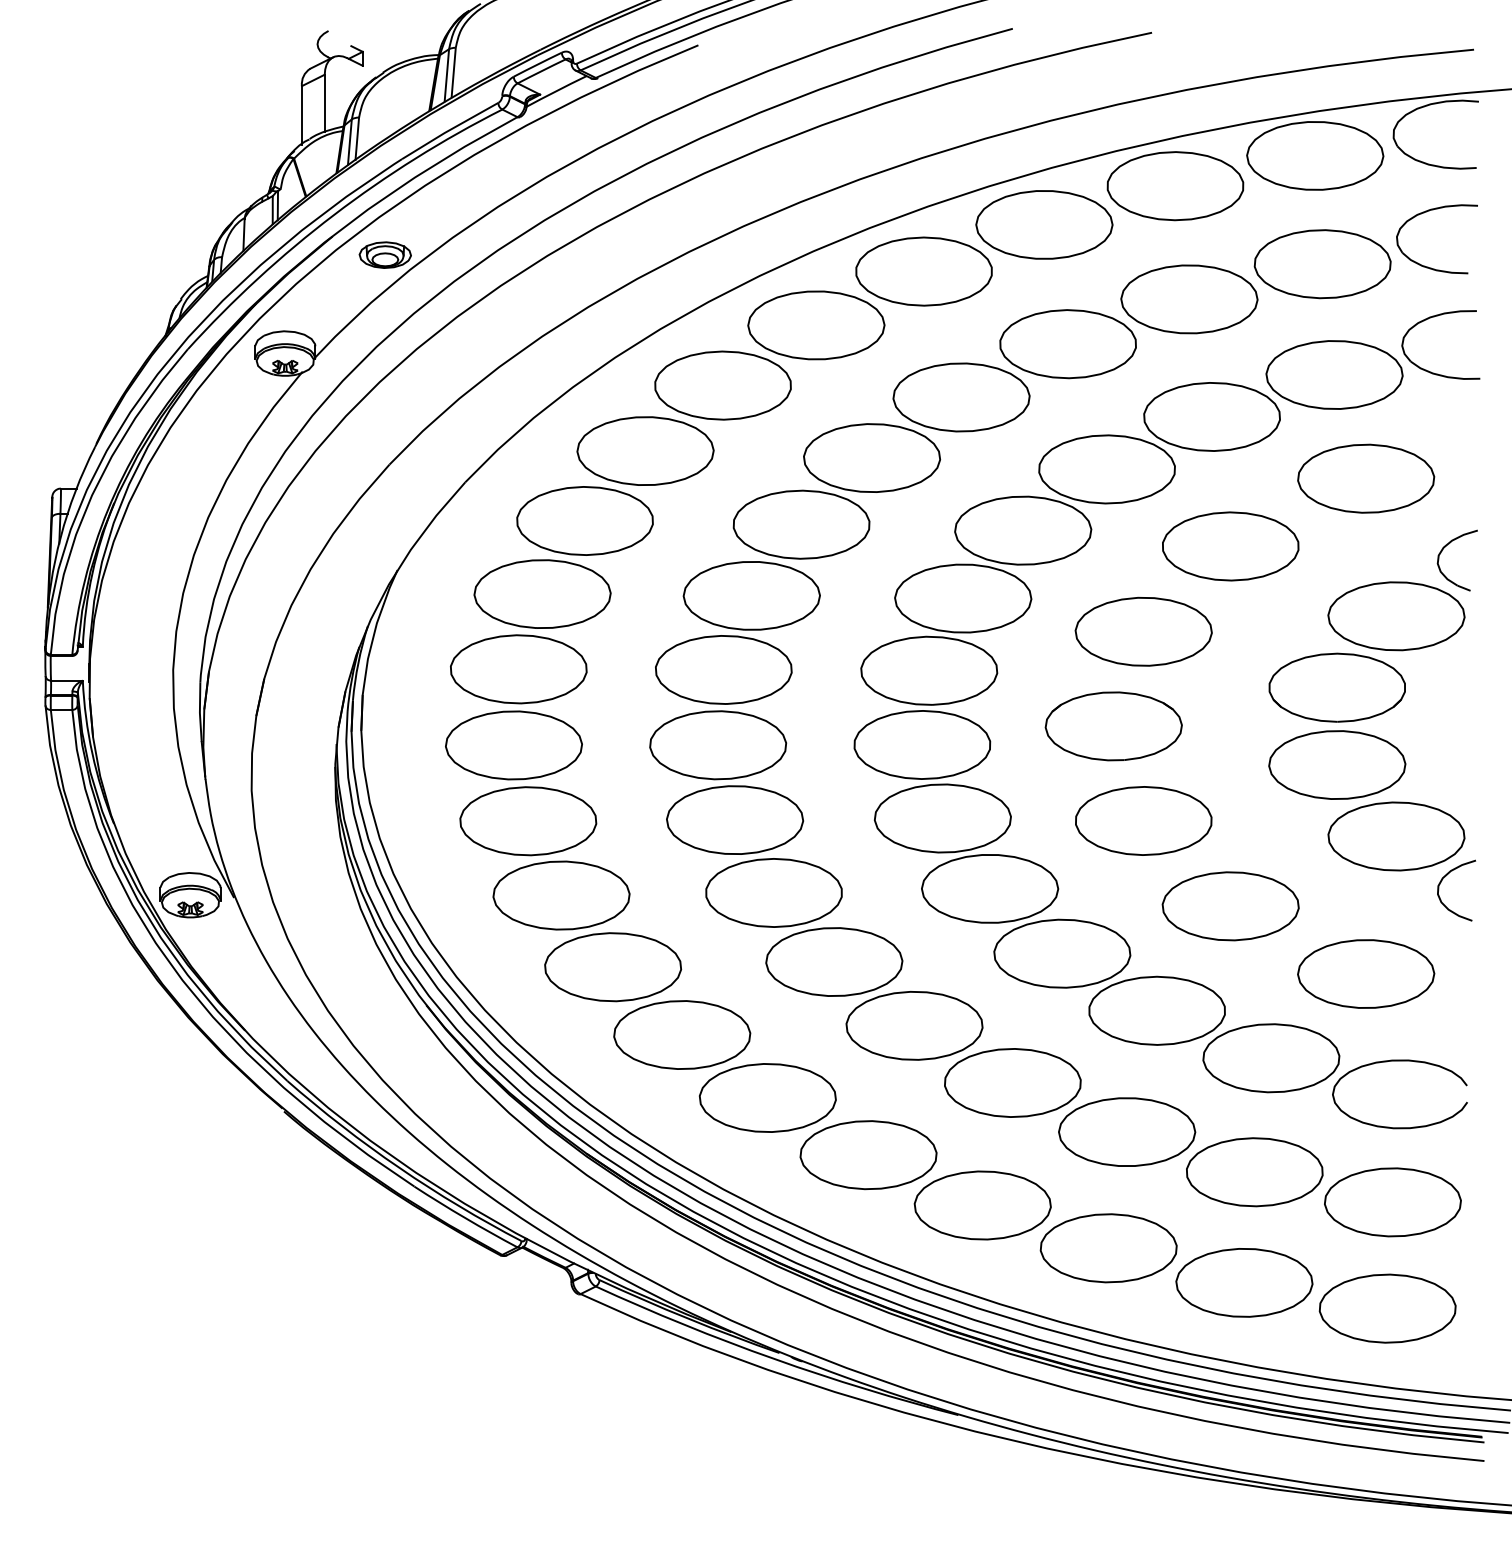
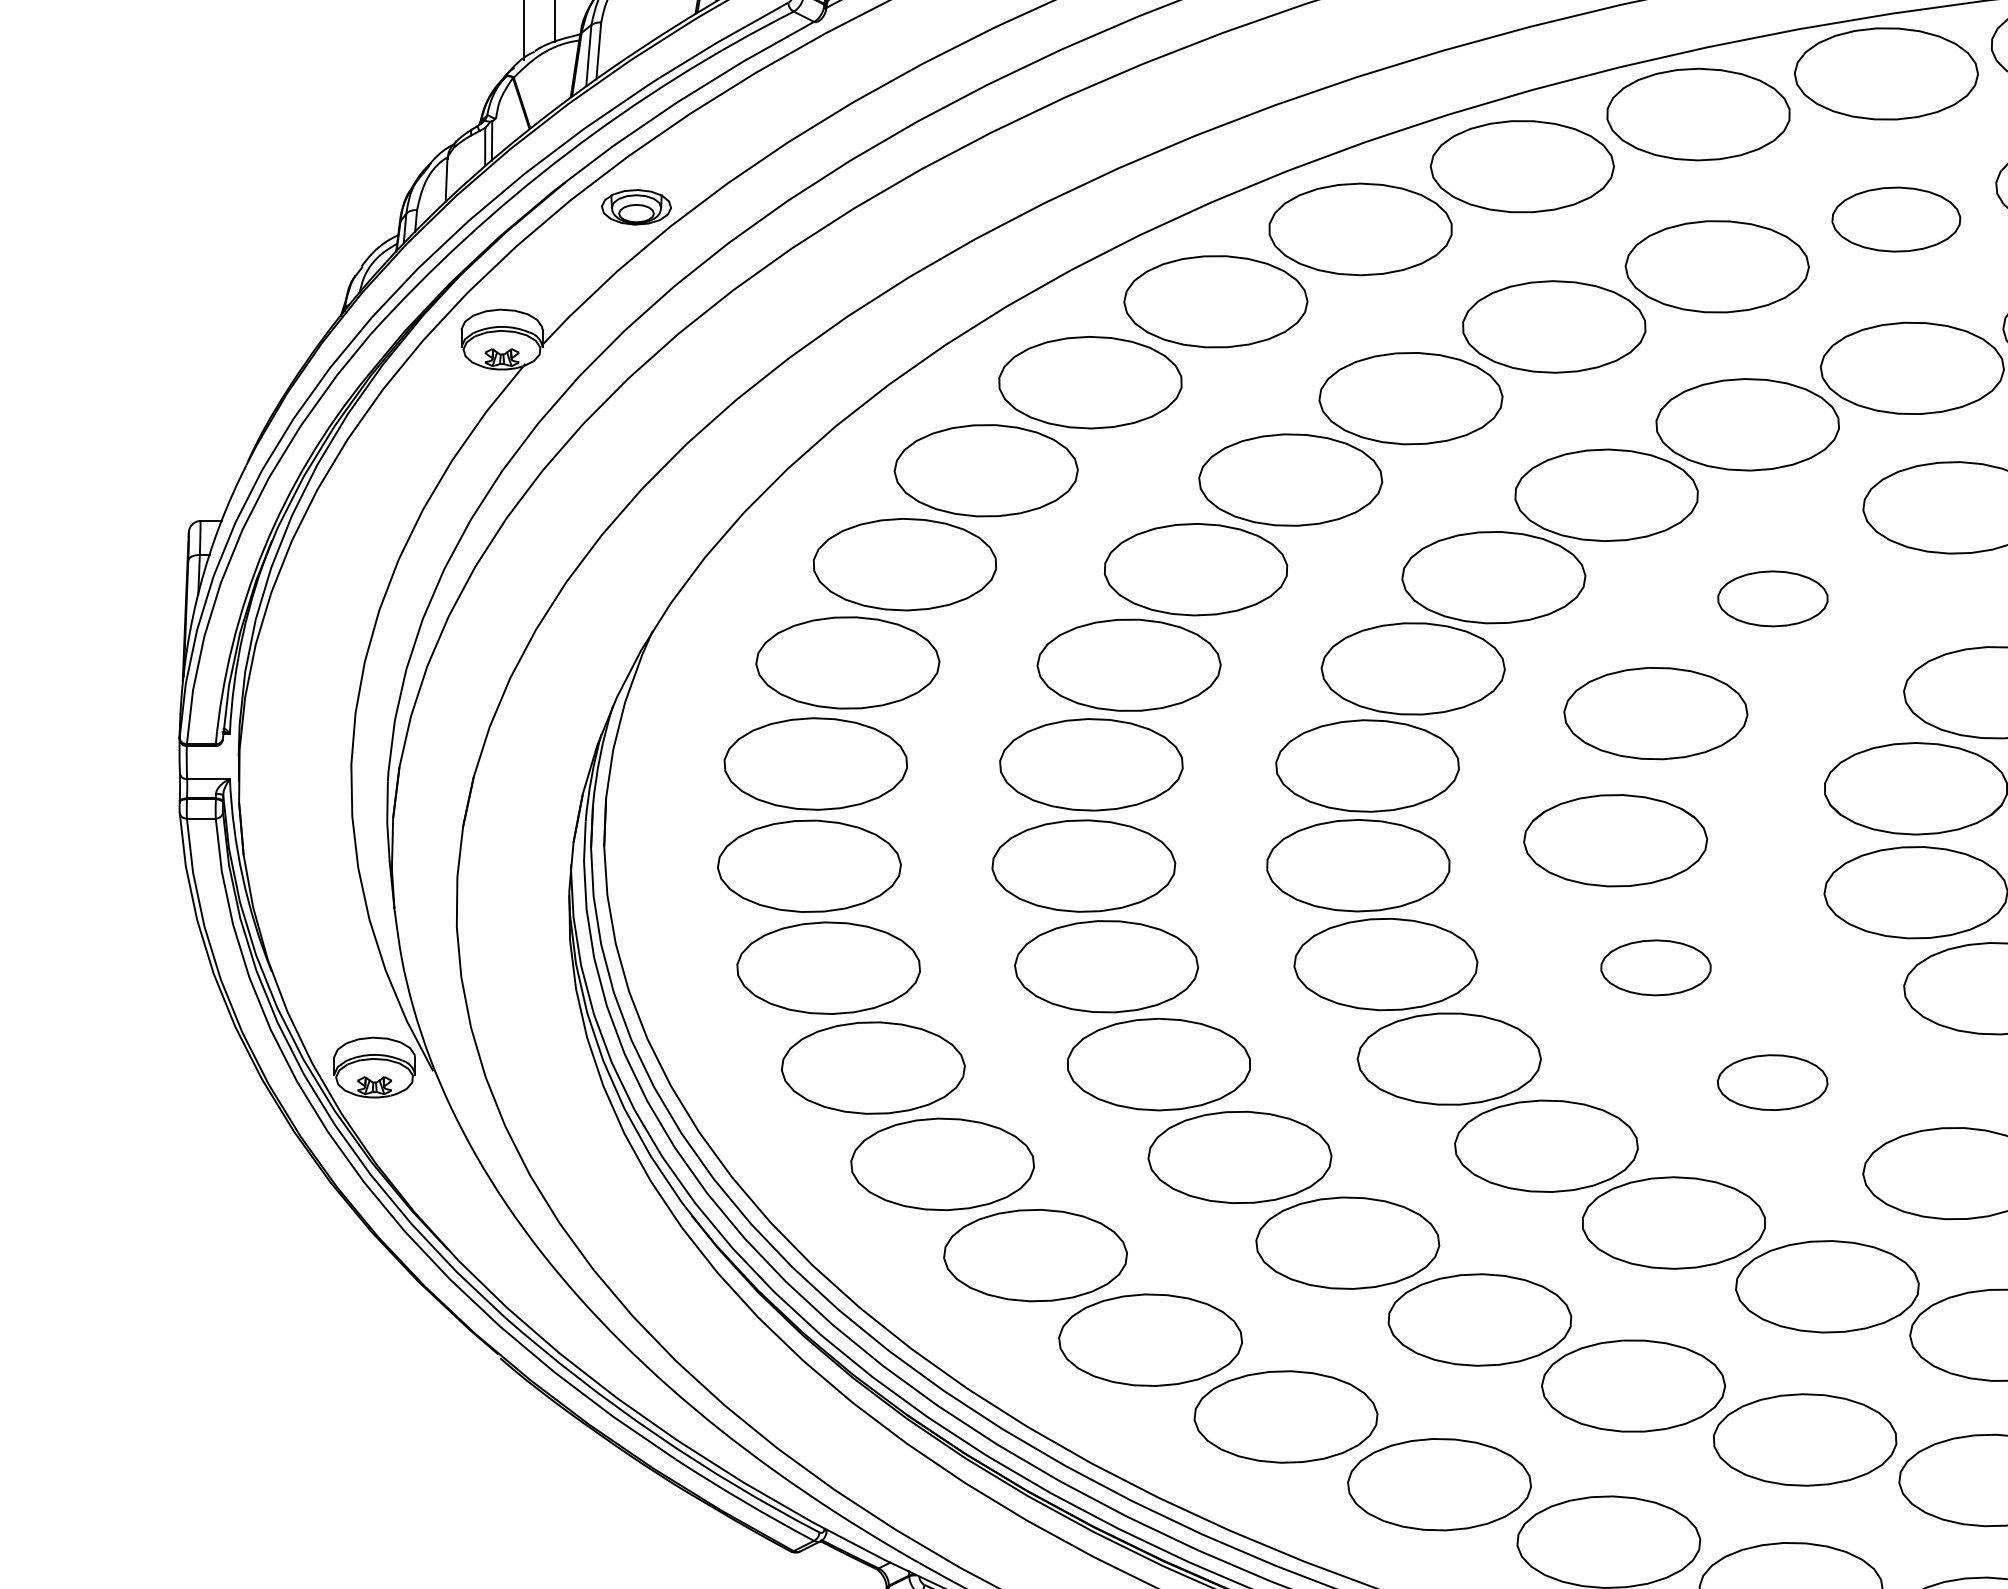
part: (1322, 264) -> (1896, 219), size x0.7
part: (1230, 546) -> (1772, 598), size x0.6
part: (1143, 820) -> (1655, 967), size x0.6
part: (1230, 906) -> (1772, 1082), size x0.6

